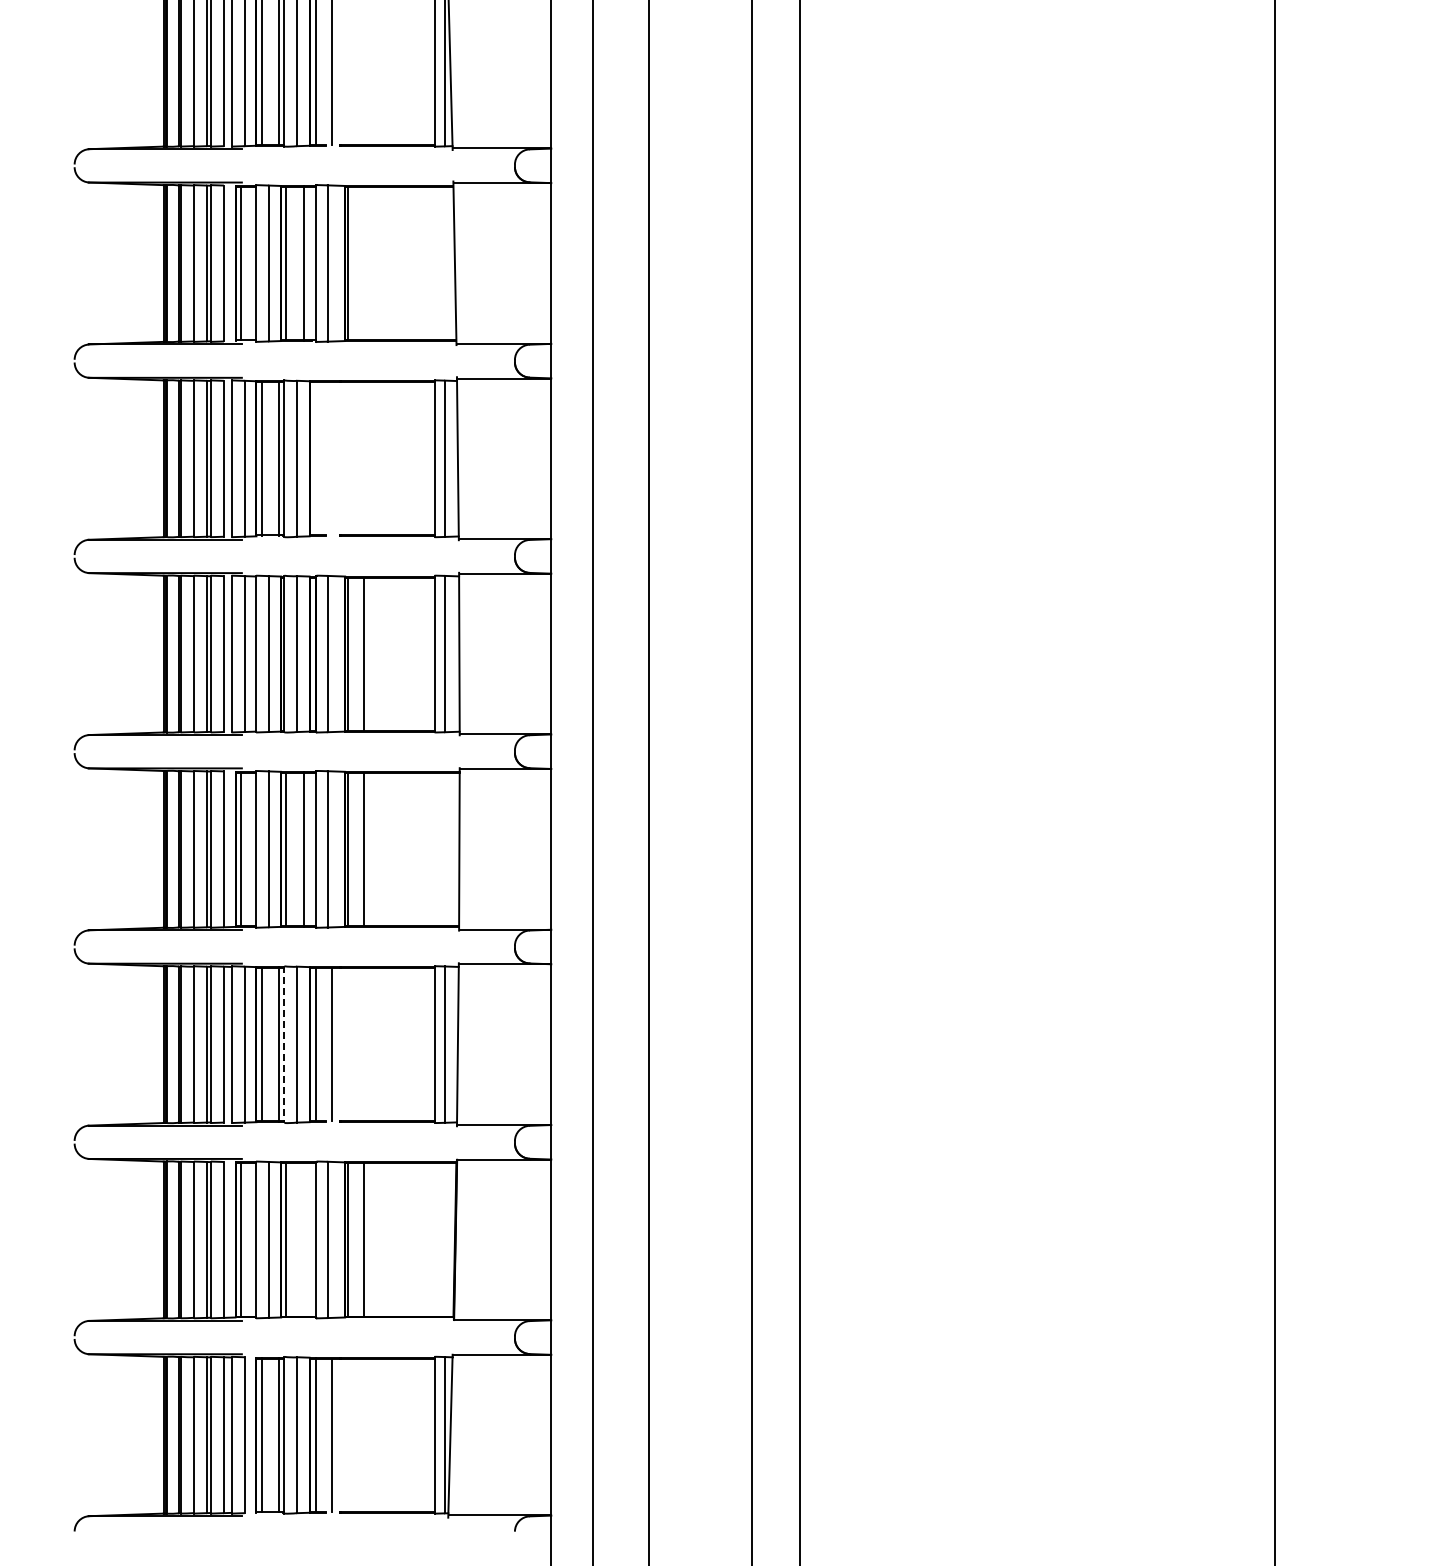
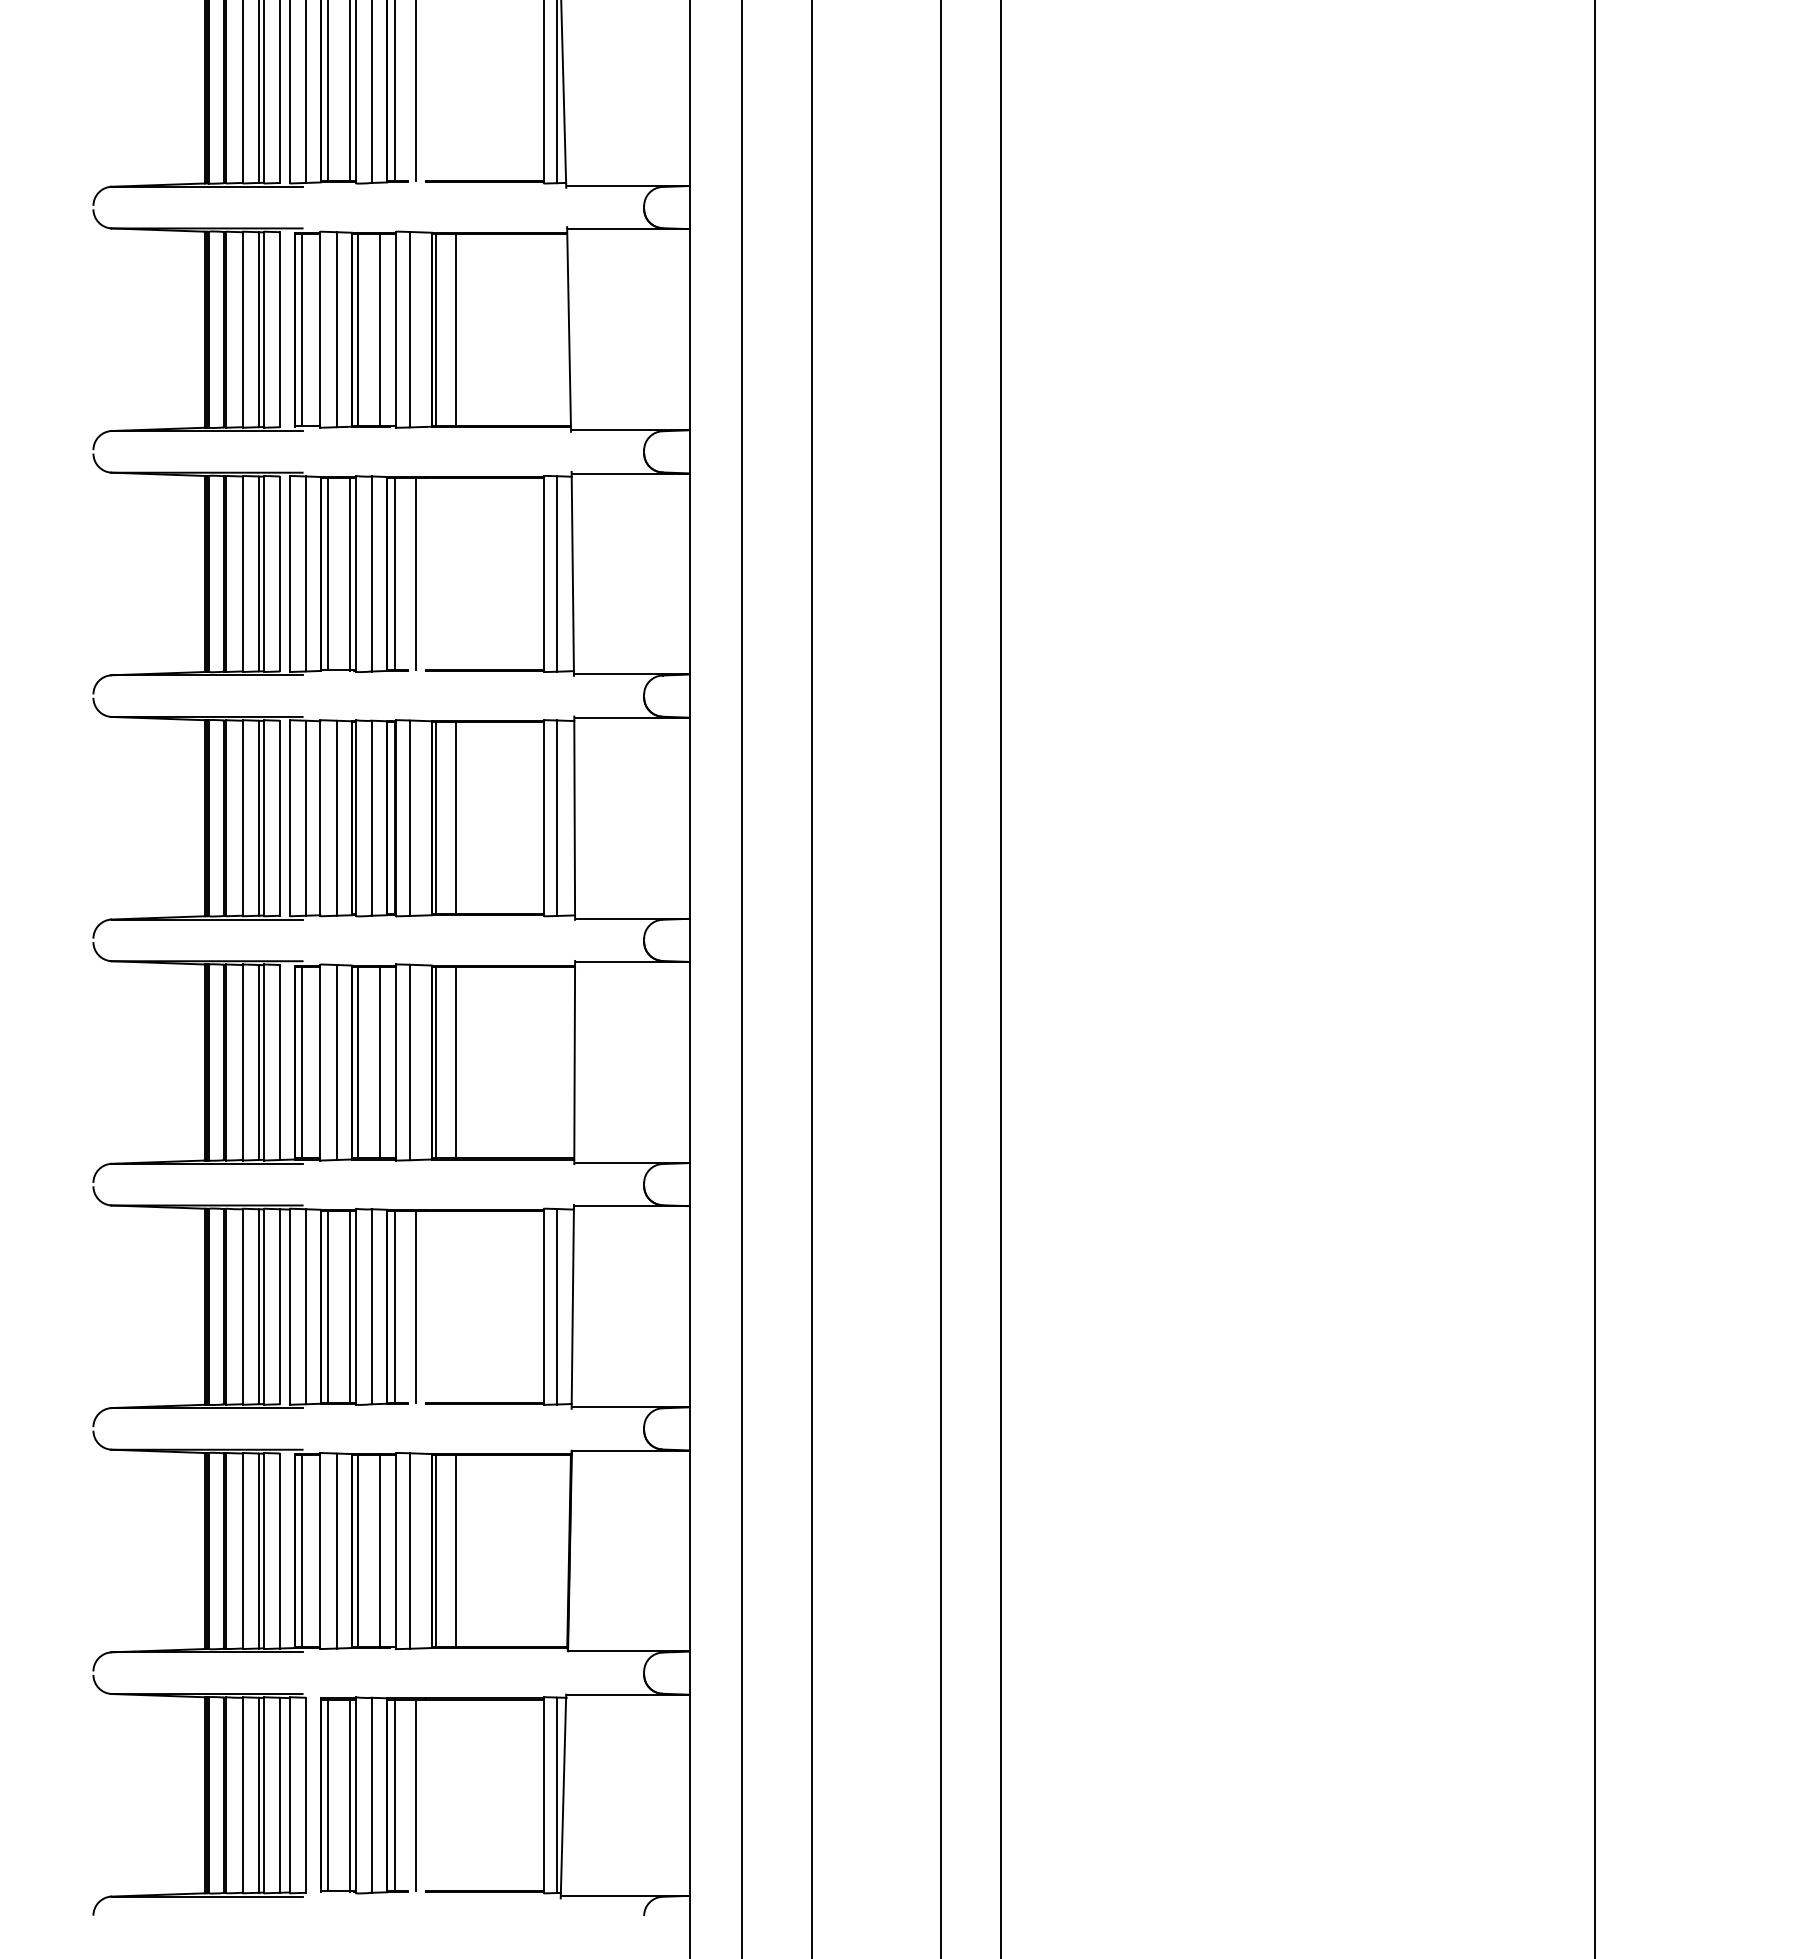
line: (364, 263) -> (455, 329), added
line: (315, 458) -> (394, 573), added
line: (332, 458) -> (415, 573), added
line: (284, 1045) -> (355, 1307), dashed -> solid
line: (303, 1239) -> (379, 1550), added

